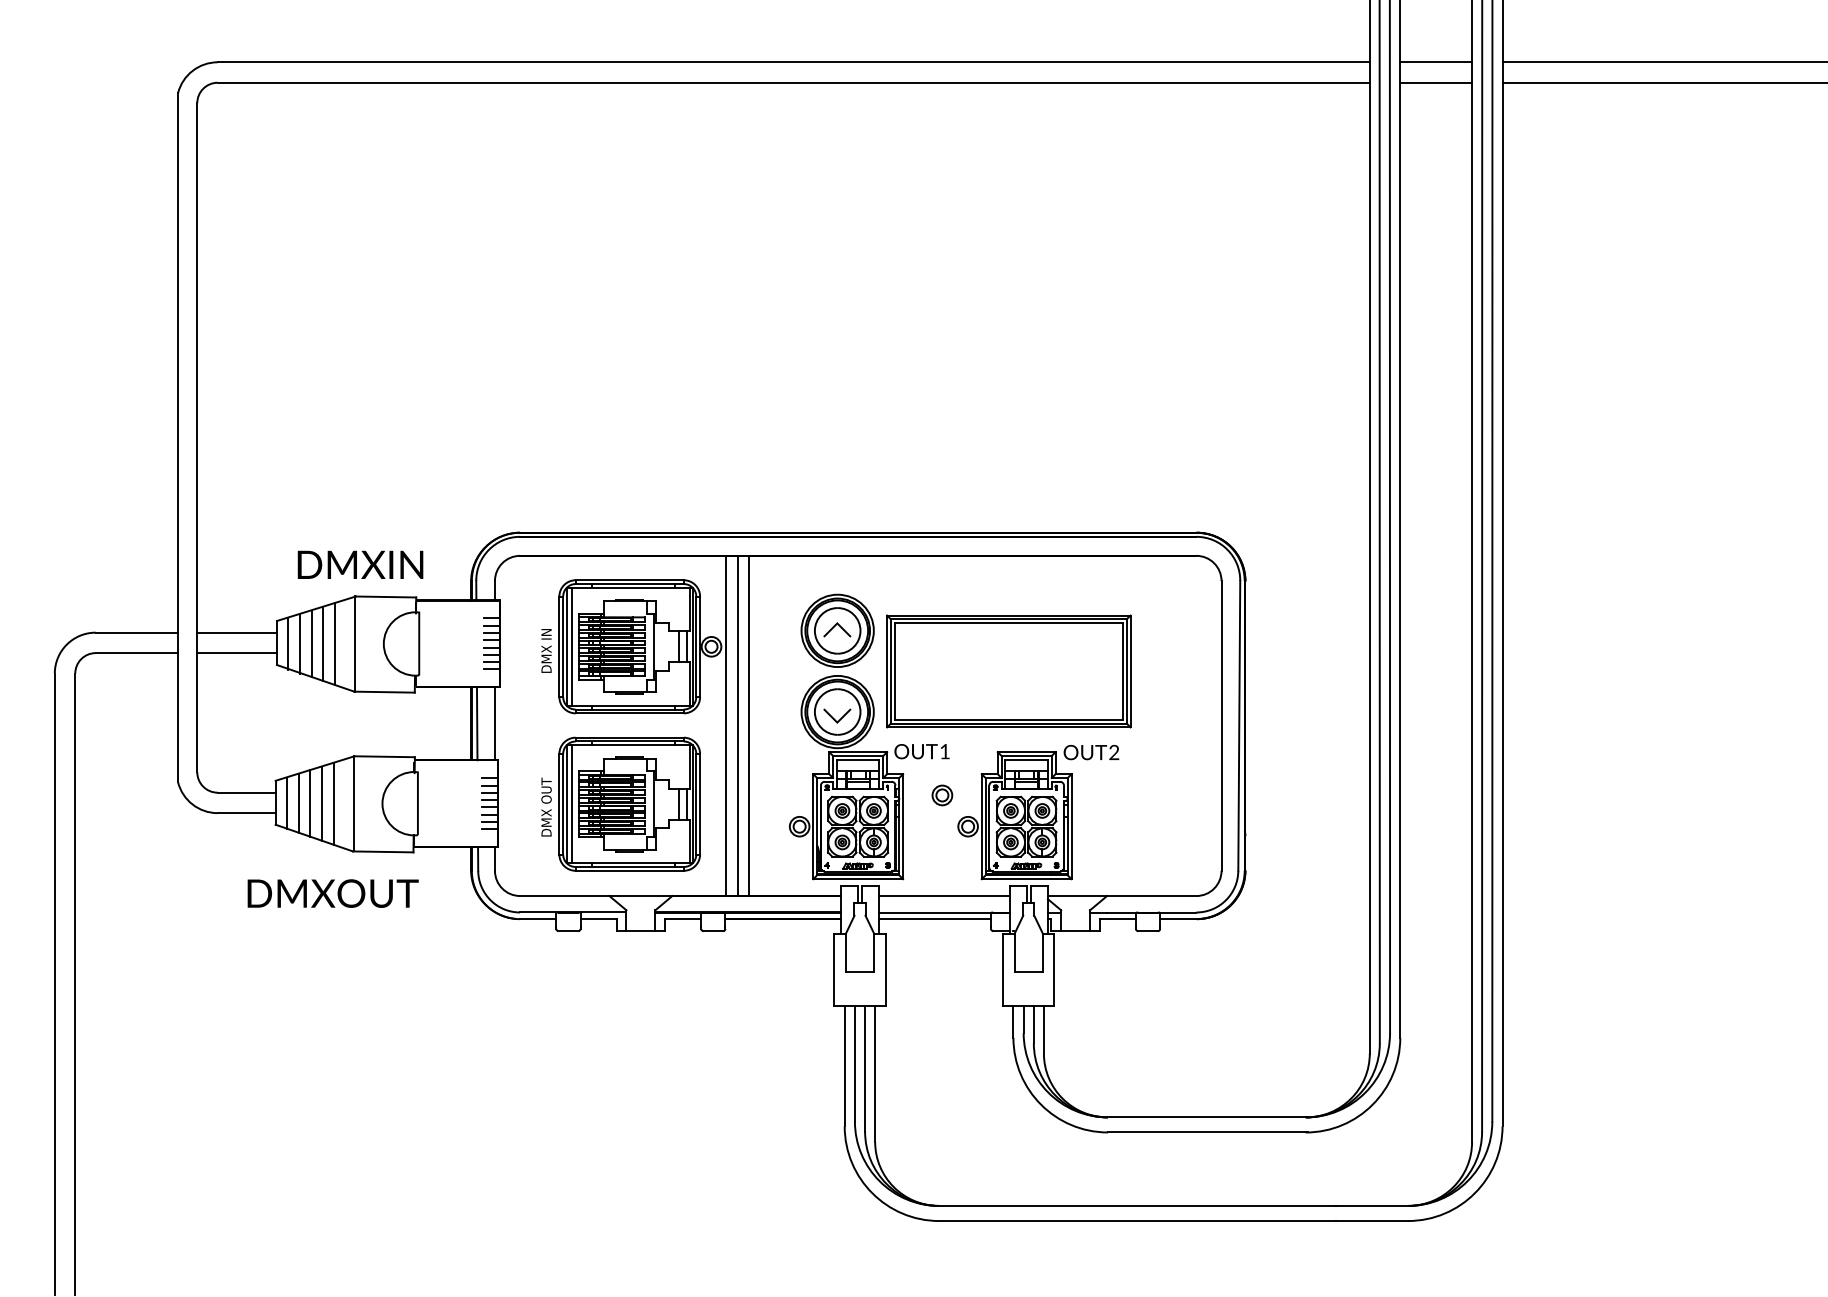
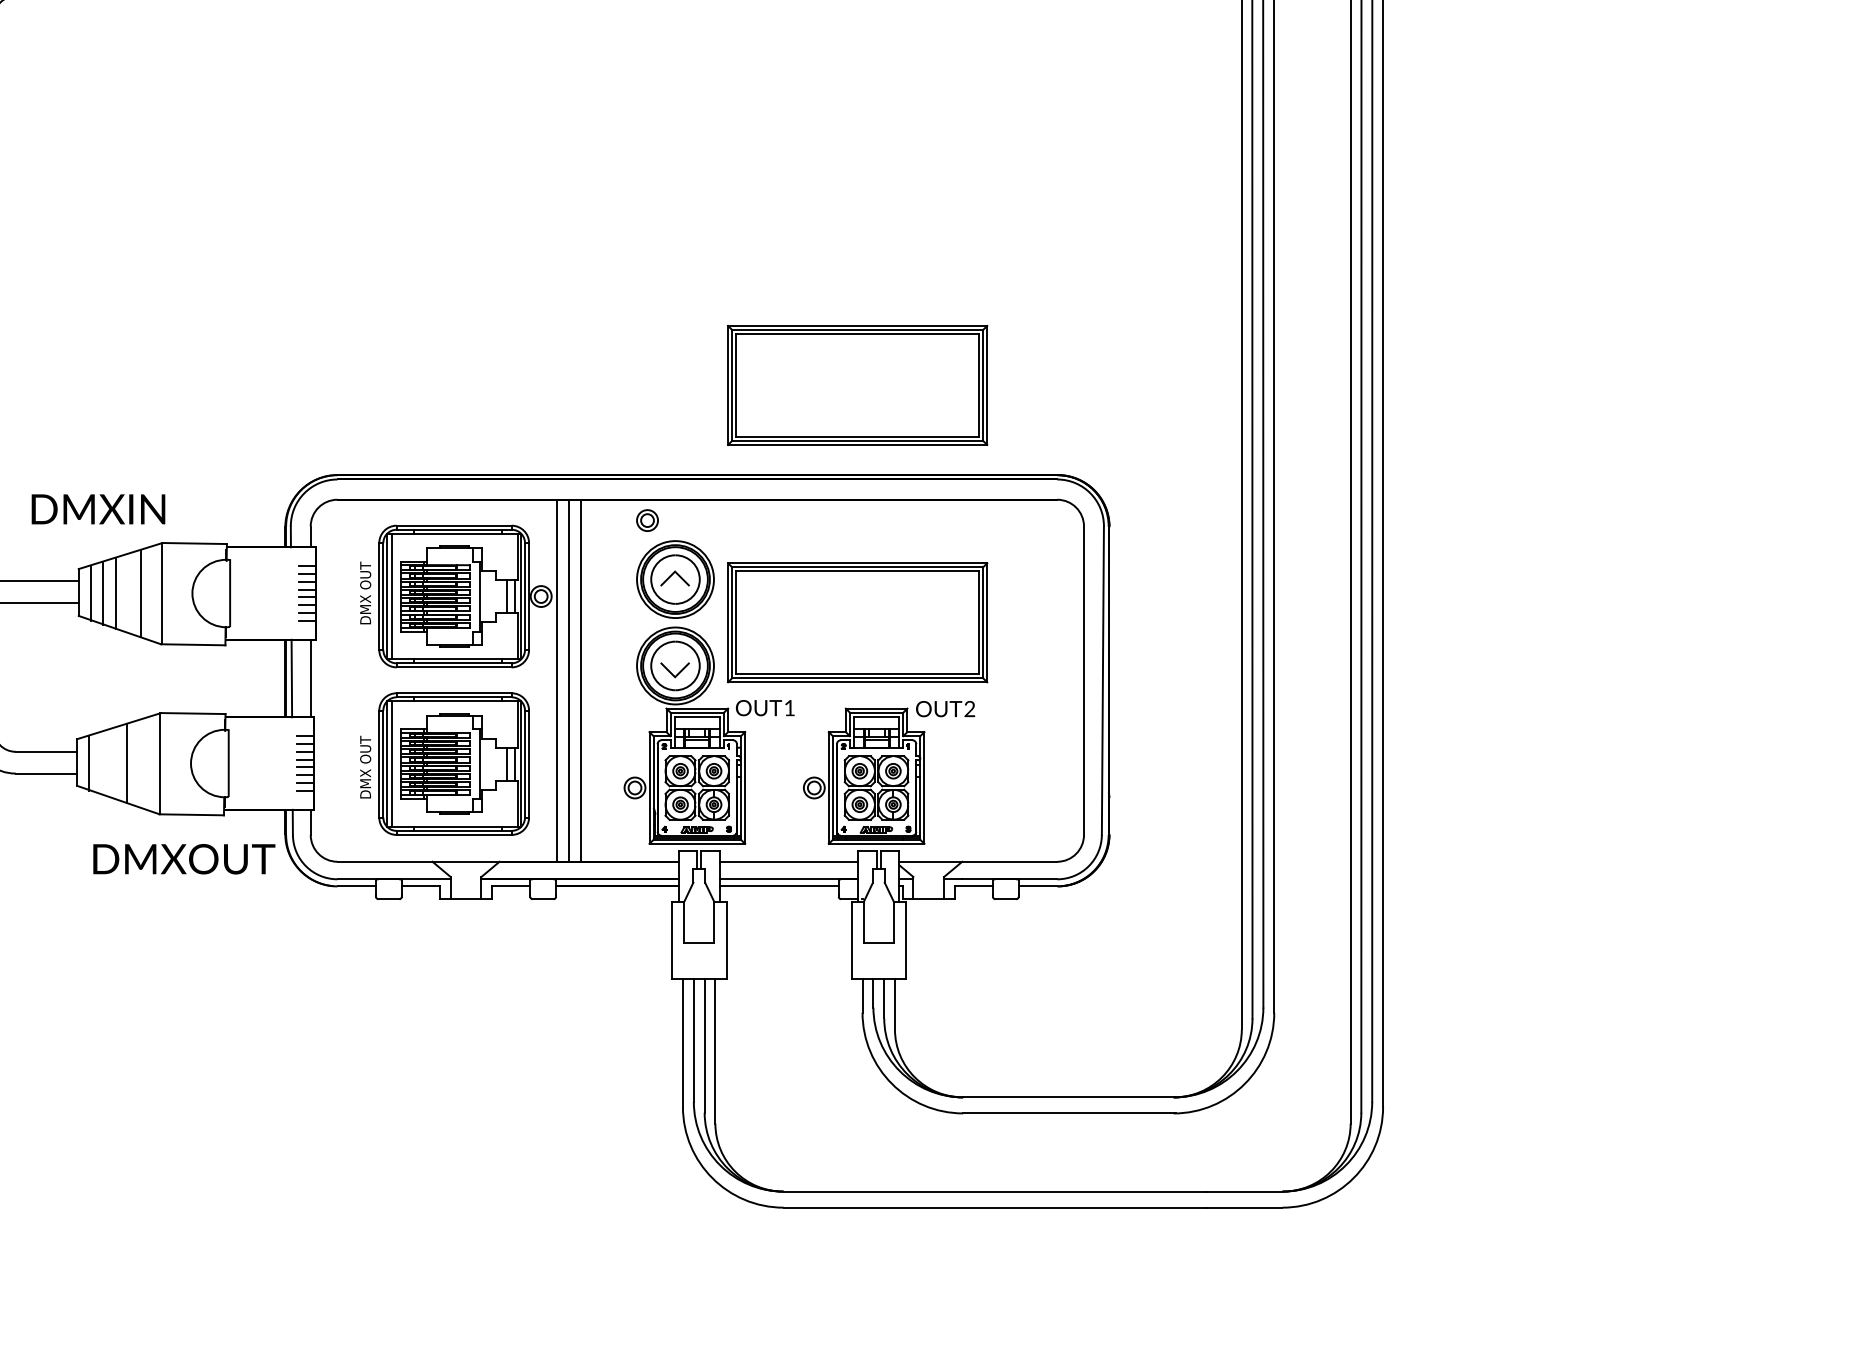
part: (1008, 448) -> (857, 385), added
text: (360, 564) -> (98, 508), moved
text: (546, 627) -> (365, 575), DMX IN -> DMX OUT
line: (323, 643) -> (128, 593), removed
part: (942, 795) -> (647, 520), moved
line: (298, 803) -> (101, 763), removed
line: (310, 803) -> (114, 763), removed
line: (333, 803) -> (138, 763), removed
text: (332, 893) -> (183, 859), moved

